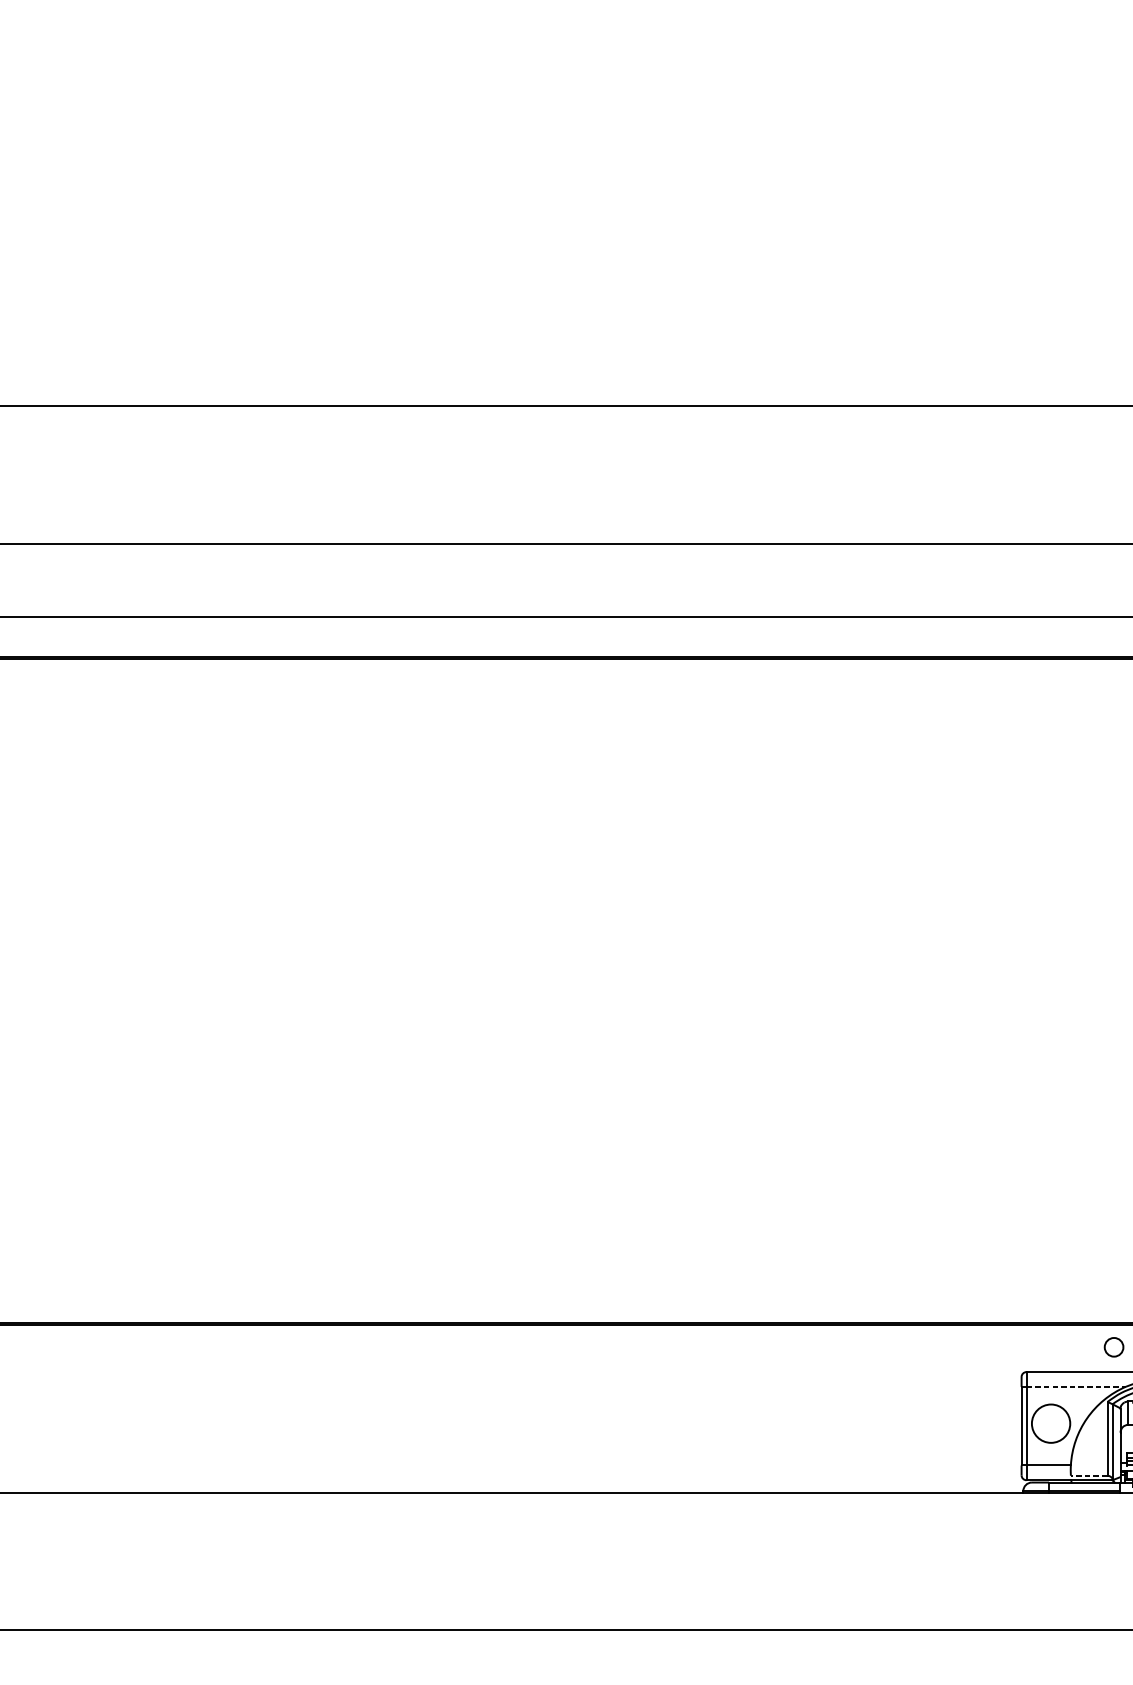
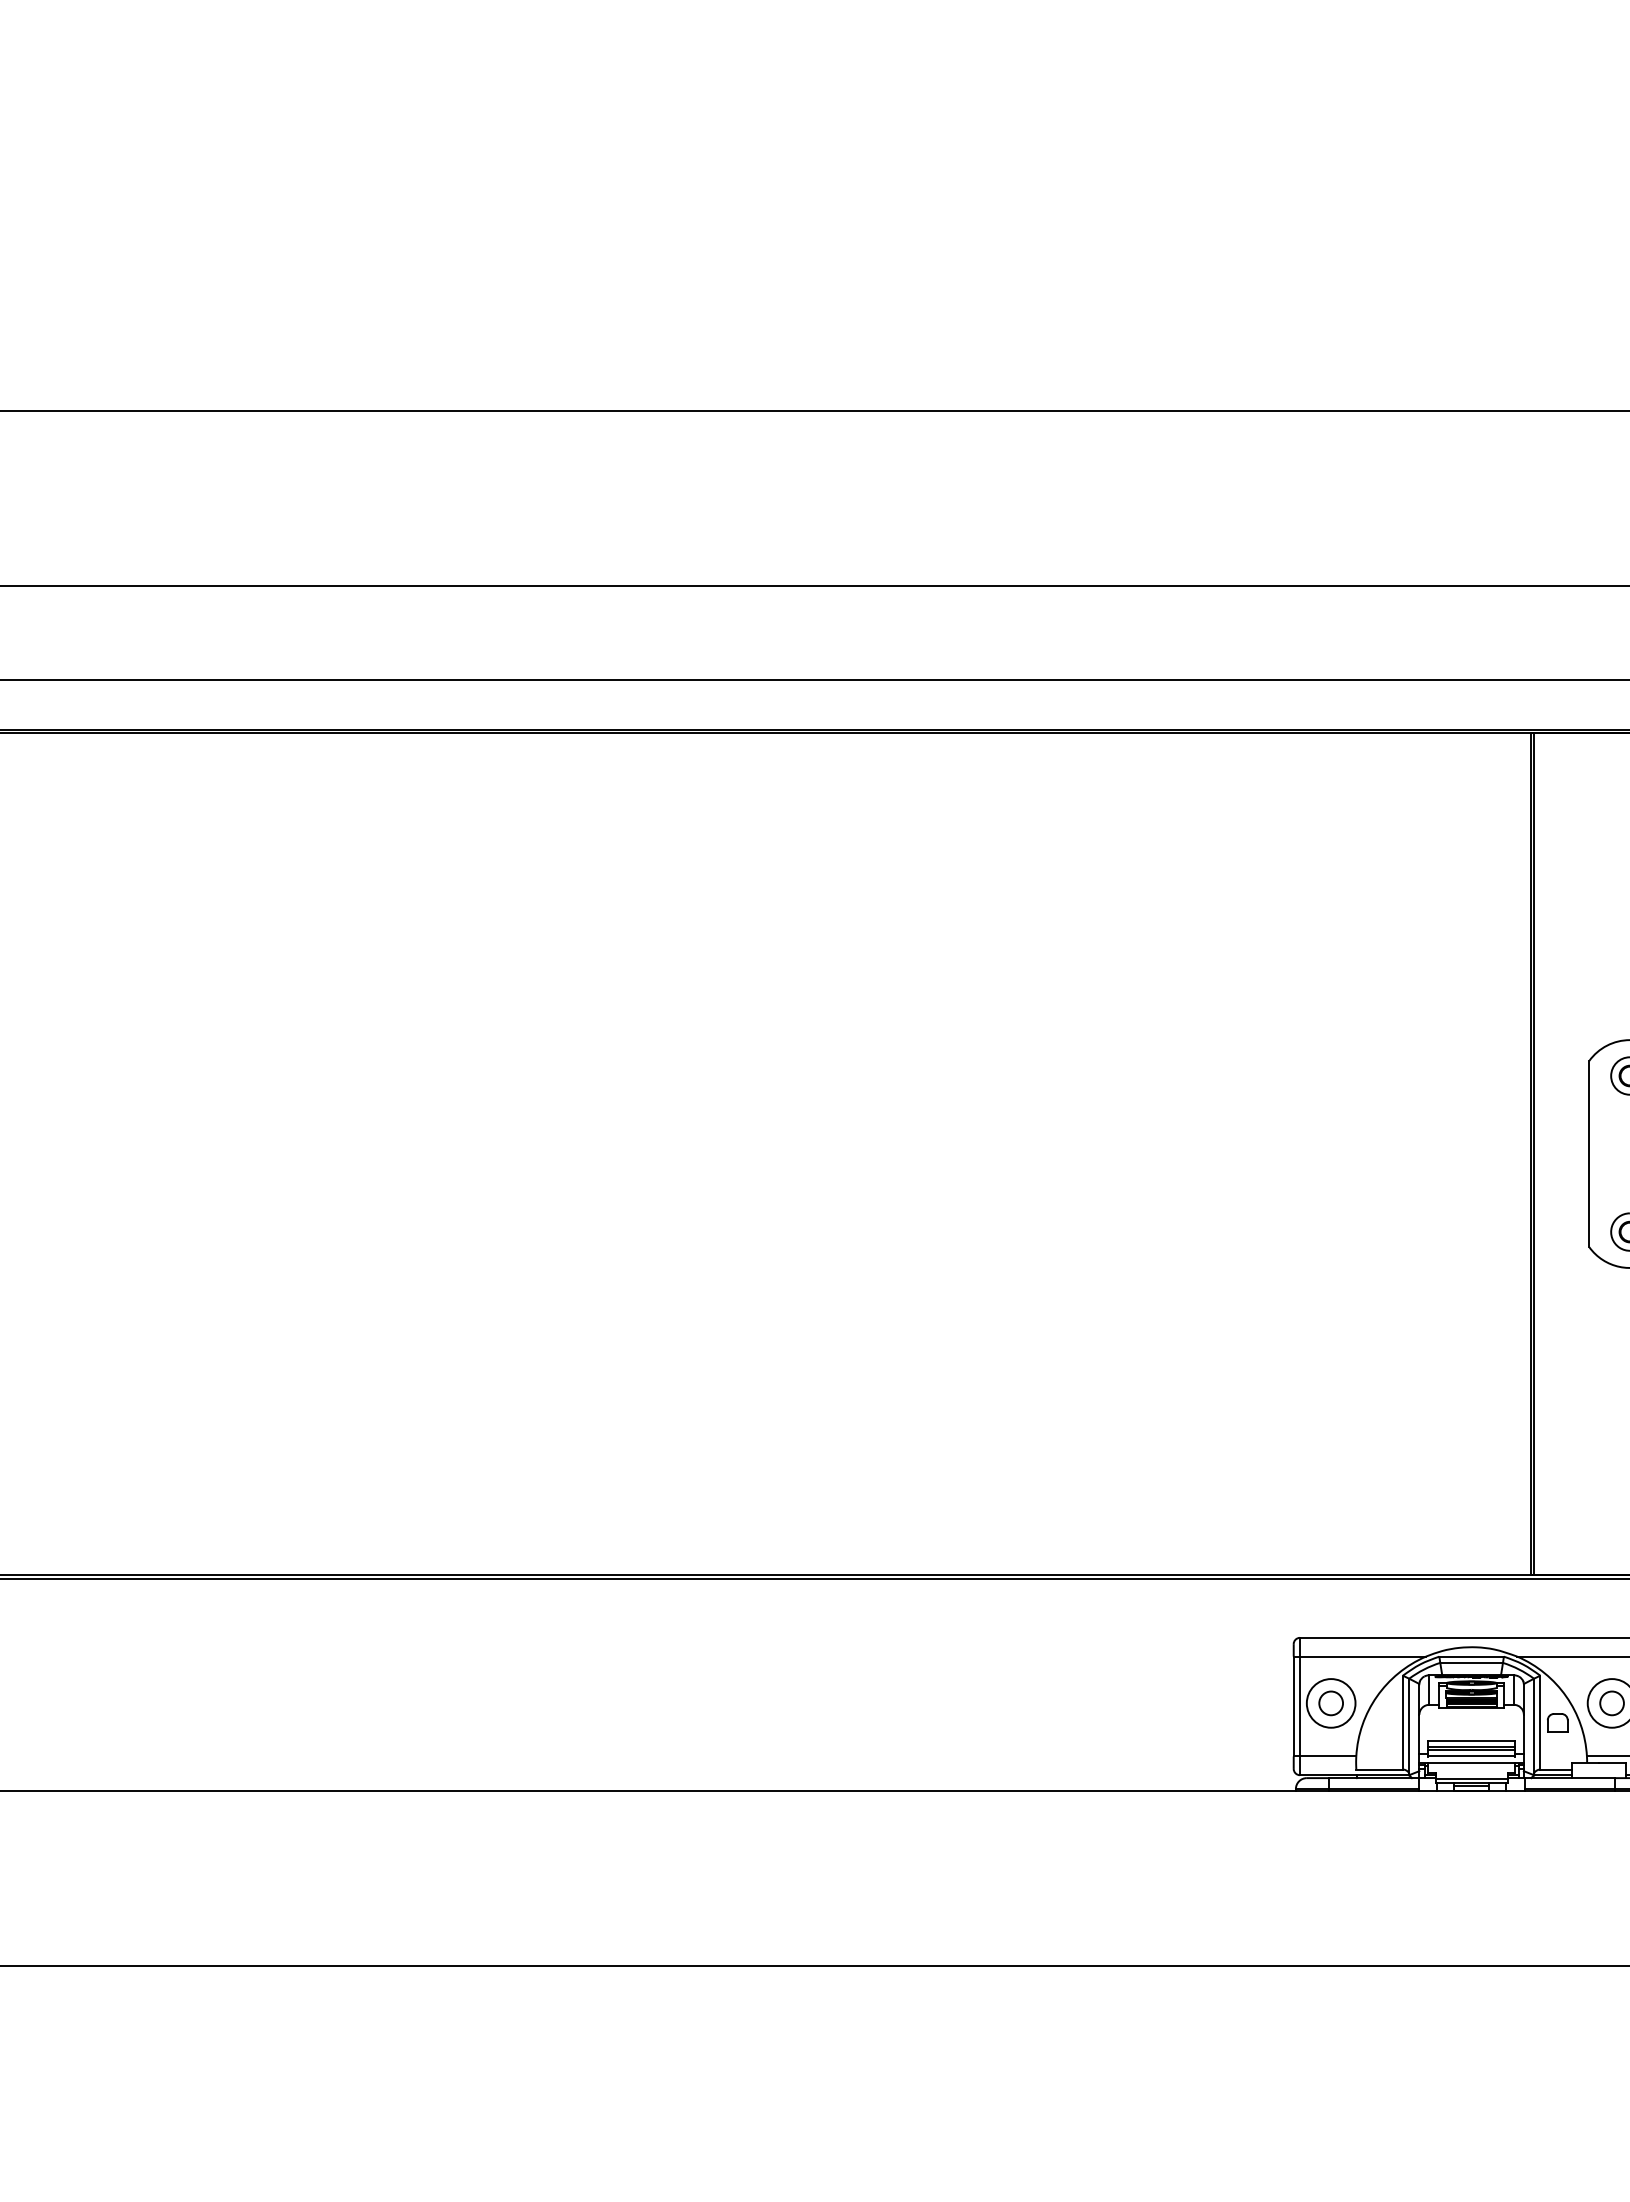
circle: (1113, 1347) -> (1330, 1703), moved
line: (1076, 1386) -> (1363, 1656), dashed -> solid
line: (1089, 1475) -> (1379, 1769), dashed -> solid

